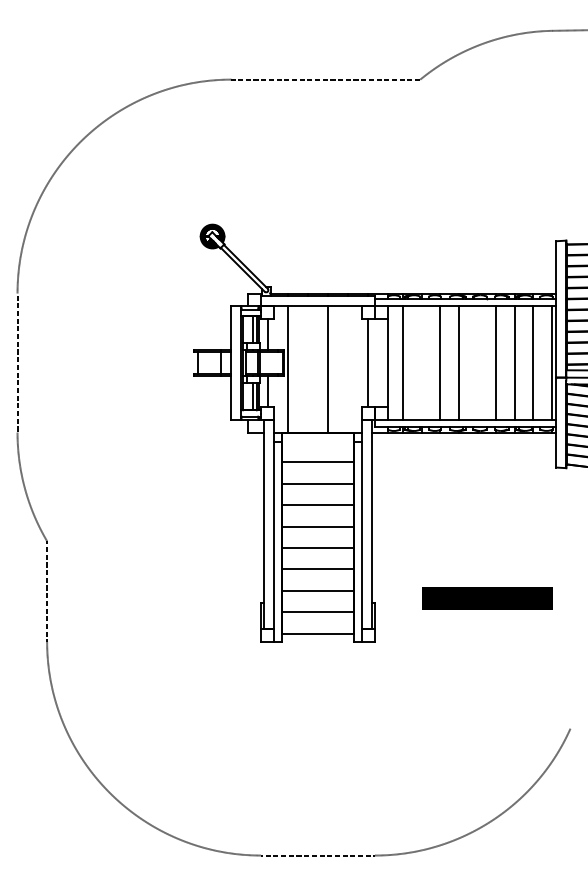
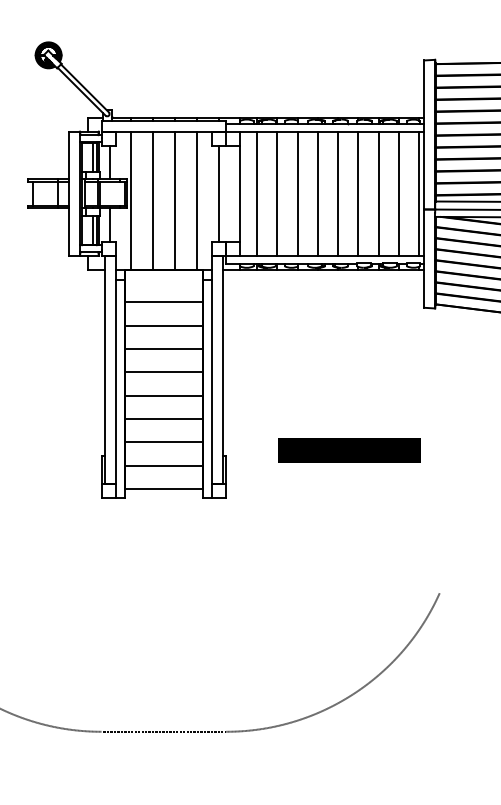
line: (421, 362) -> (276, 192), added
line: (477, 362) -> (338, 192), added
line: (308, 369) -> (153, 200), added
line: (348, 369) -> (197, 200), added

